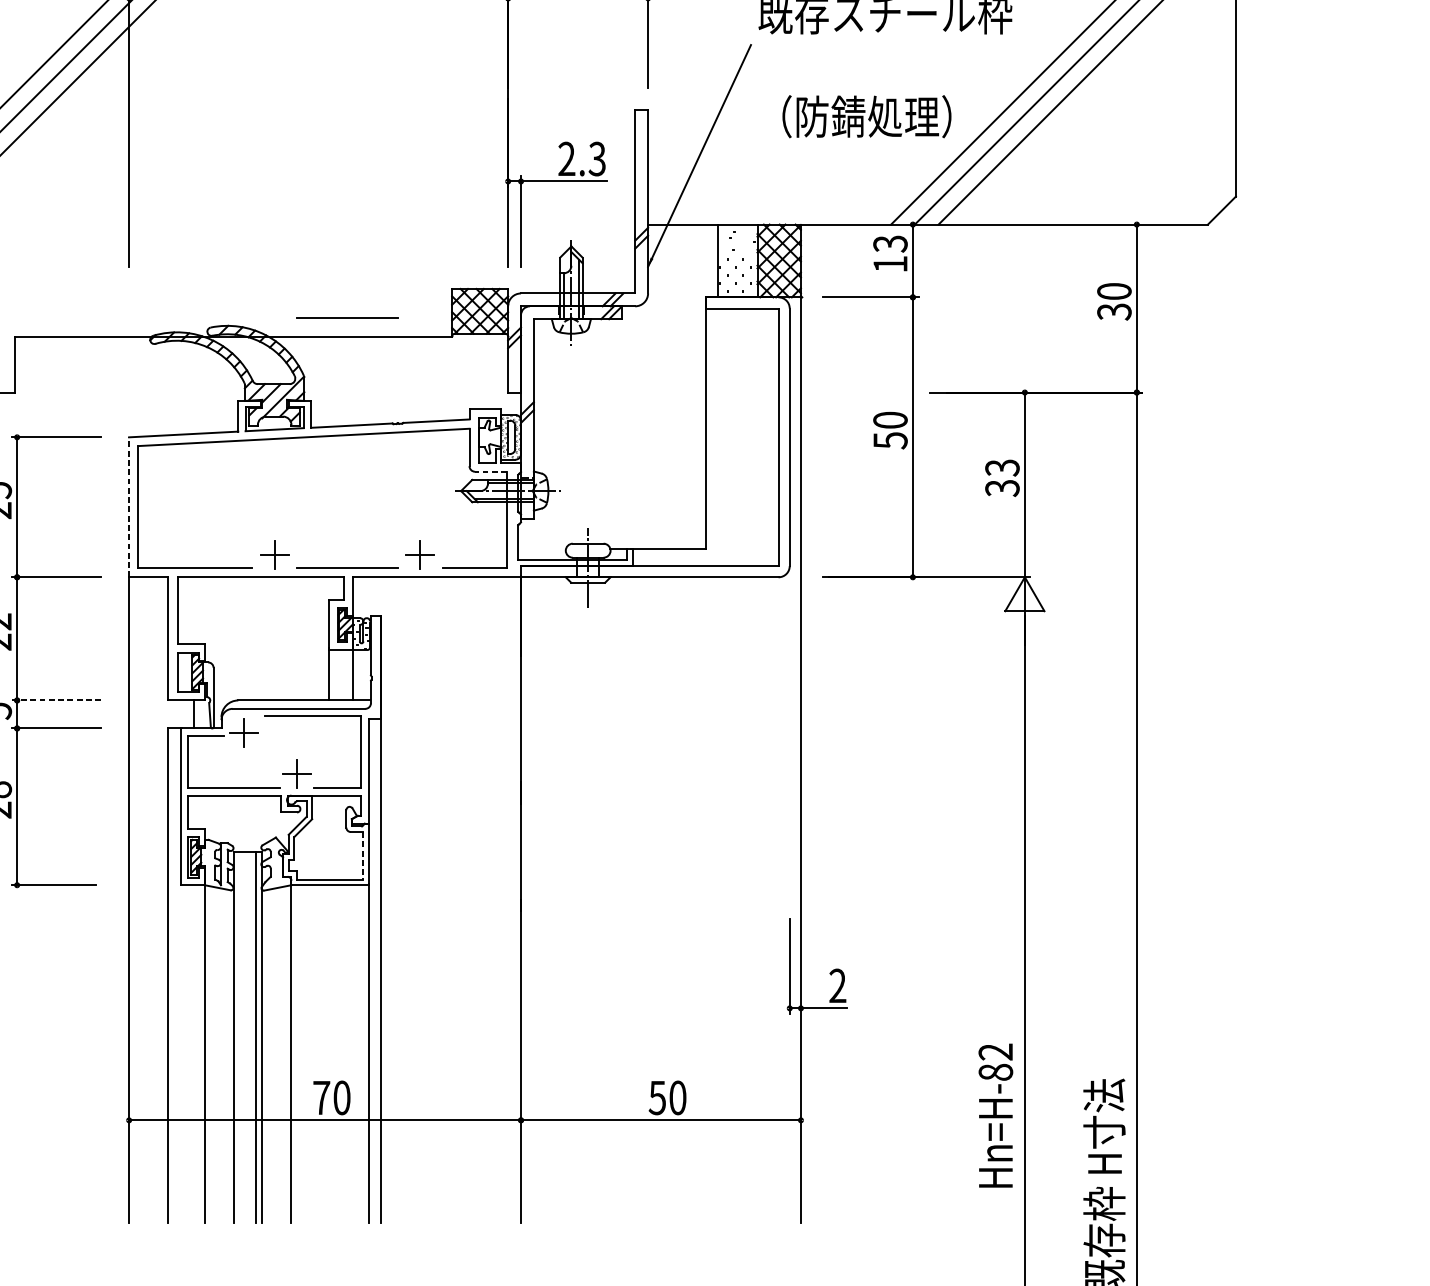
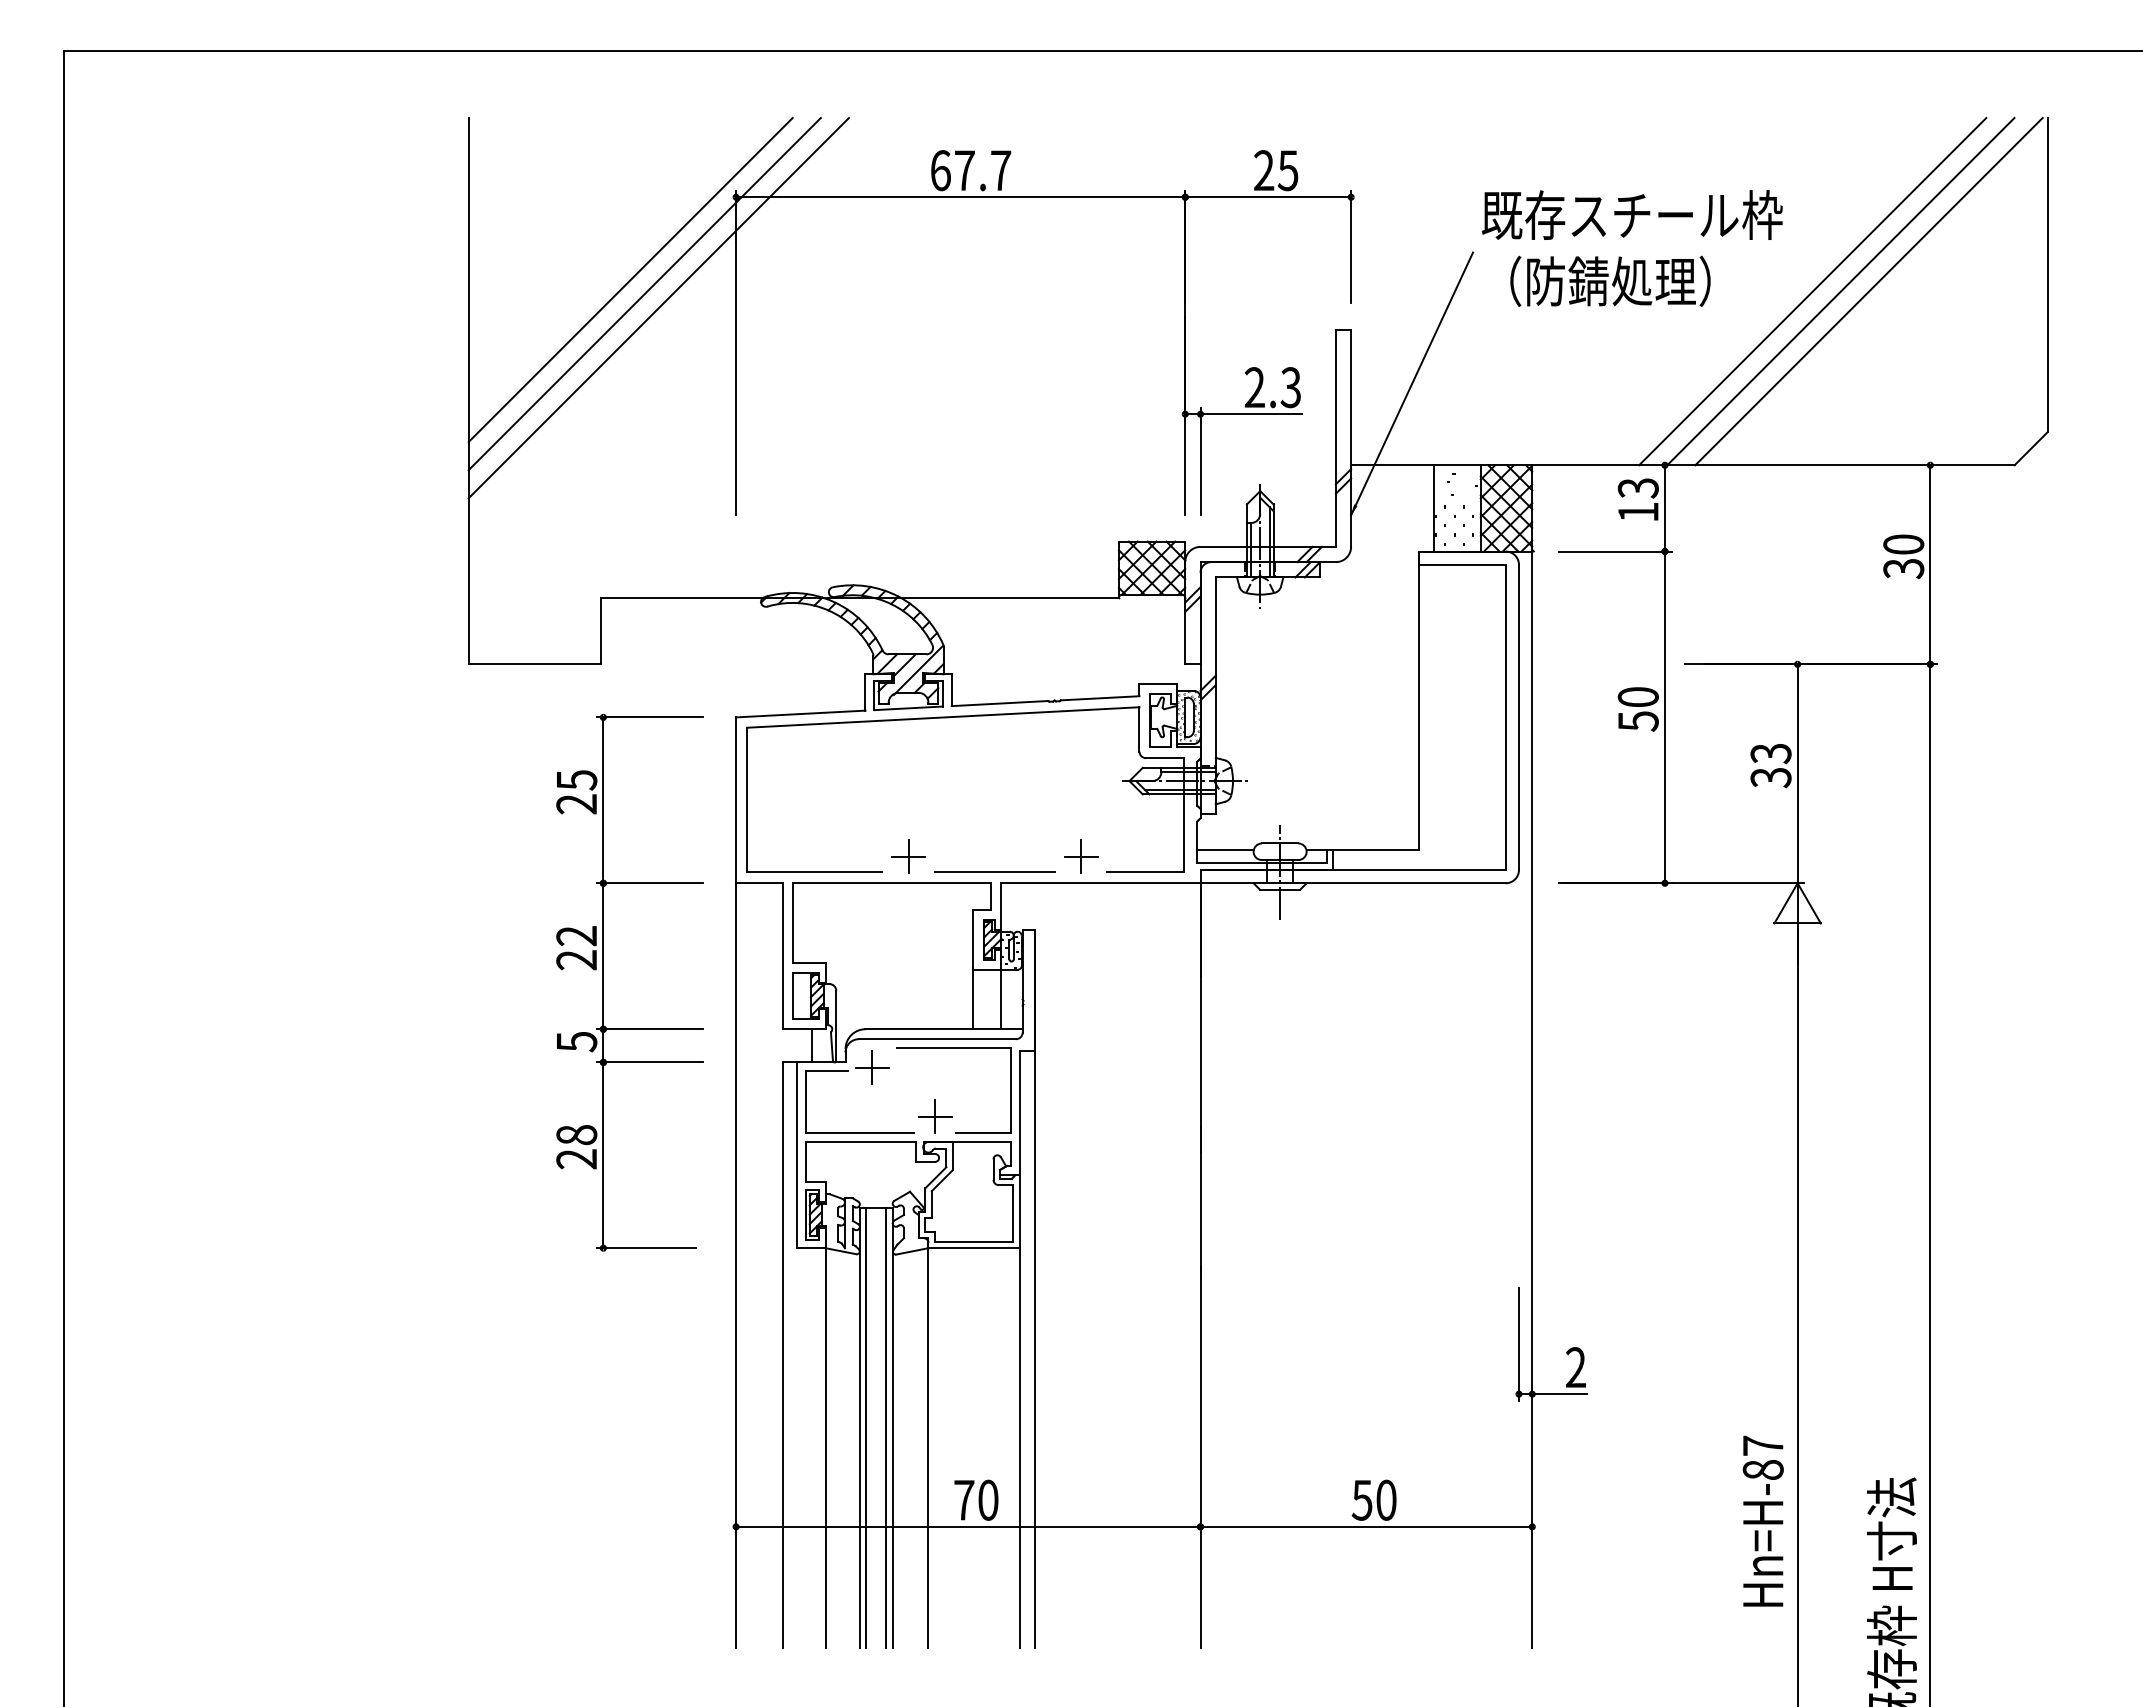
text: (866, 115) -> (1610, 280), moved
line: (347, 317) -> (994, 575), removed
line: (491, 472) -> (1165, 758), dashed -> solid
line: (129, 507) -> (736, 800), dashed -> solid
line: (542, 549) -> (1225, 850), added
line: (56, 700) -> (649, 1029), dashed -> solid
line: (363, 855) -> (1013, 1213), dashed -> solid
line: (239, 1037) -> (866, 1428), added
text: (995, 1051) -> (1762, 1445), Hn=H-82 -> Hn=H-87

